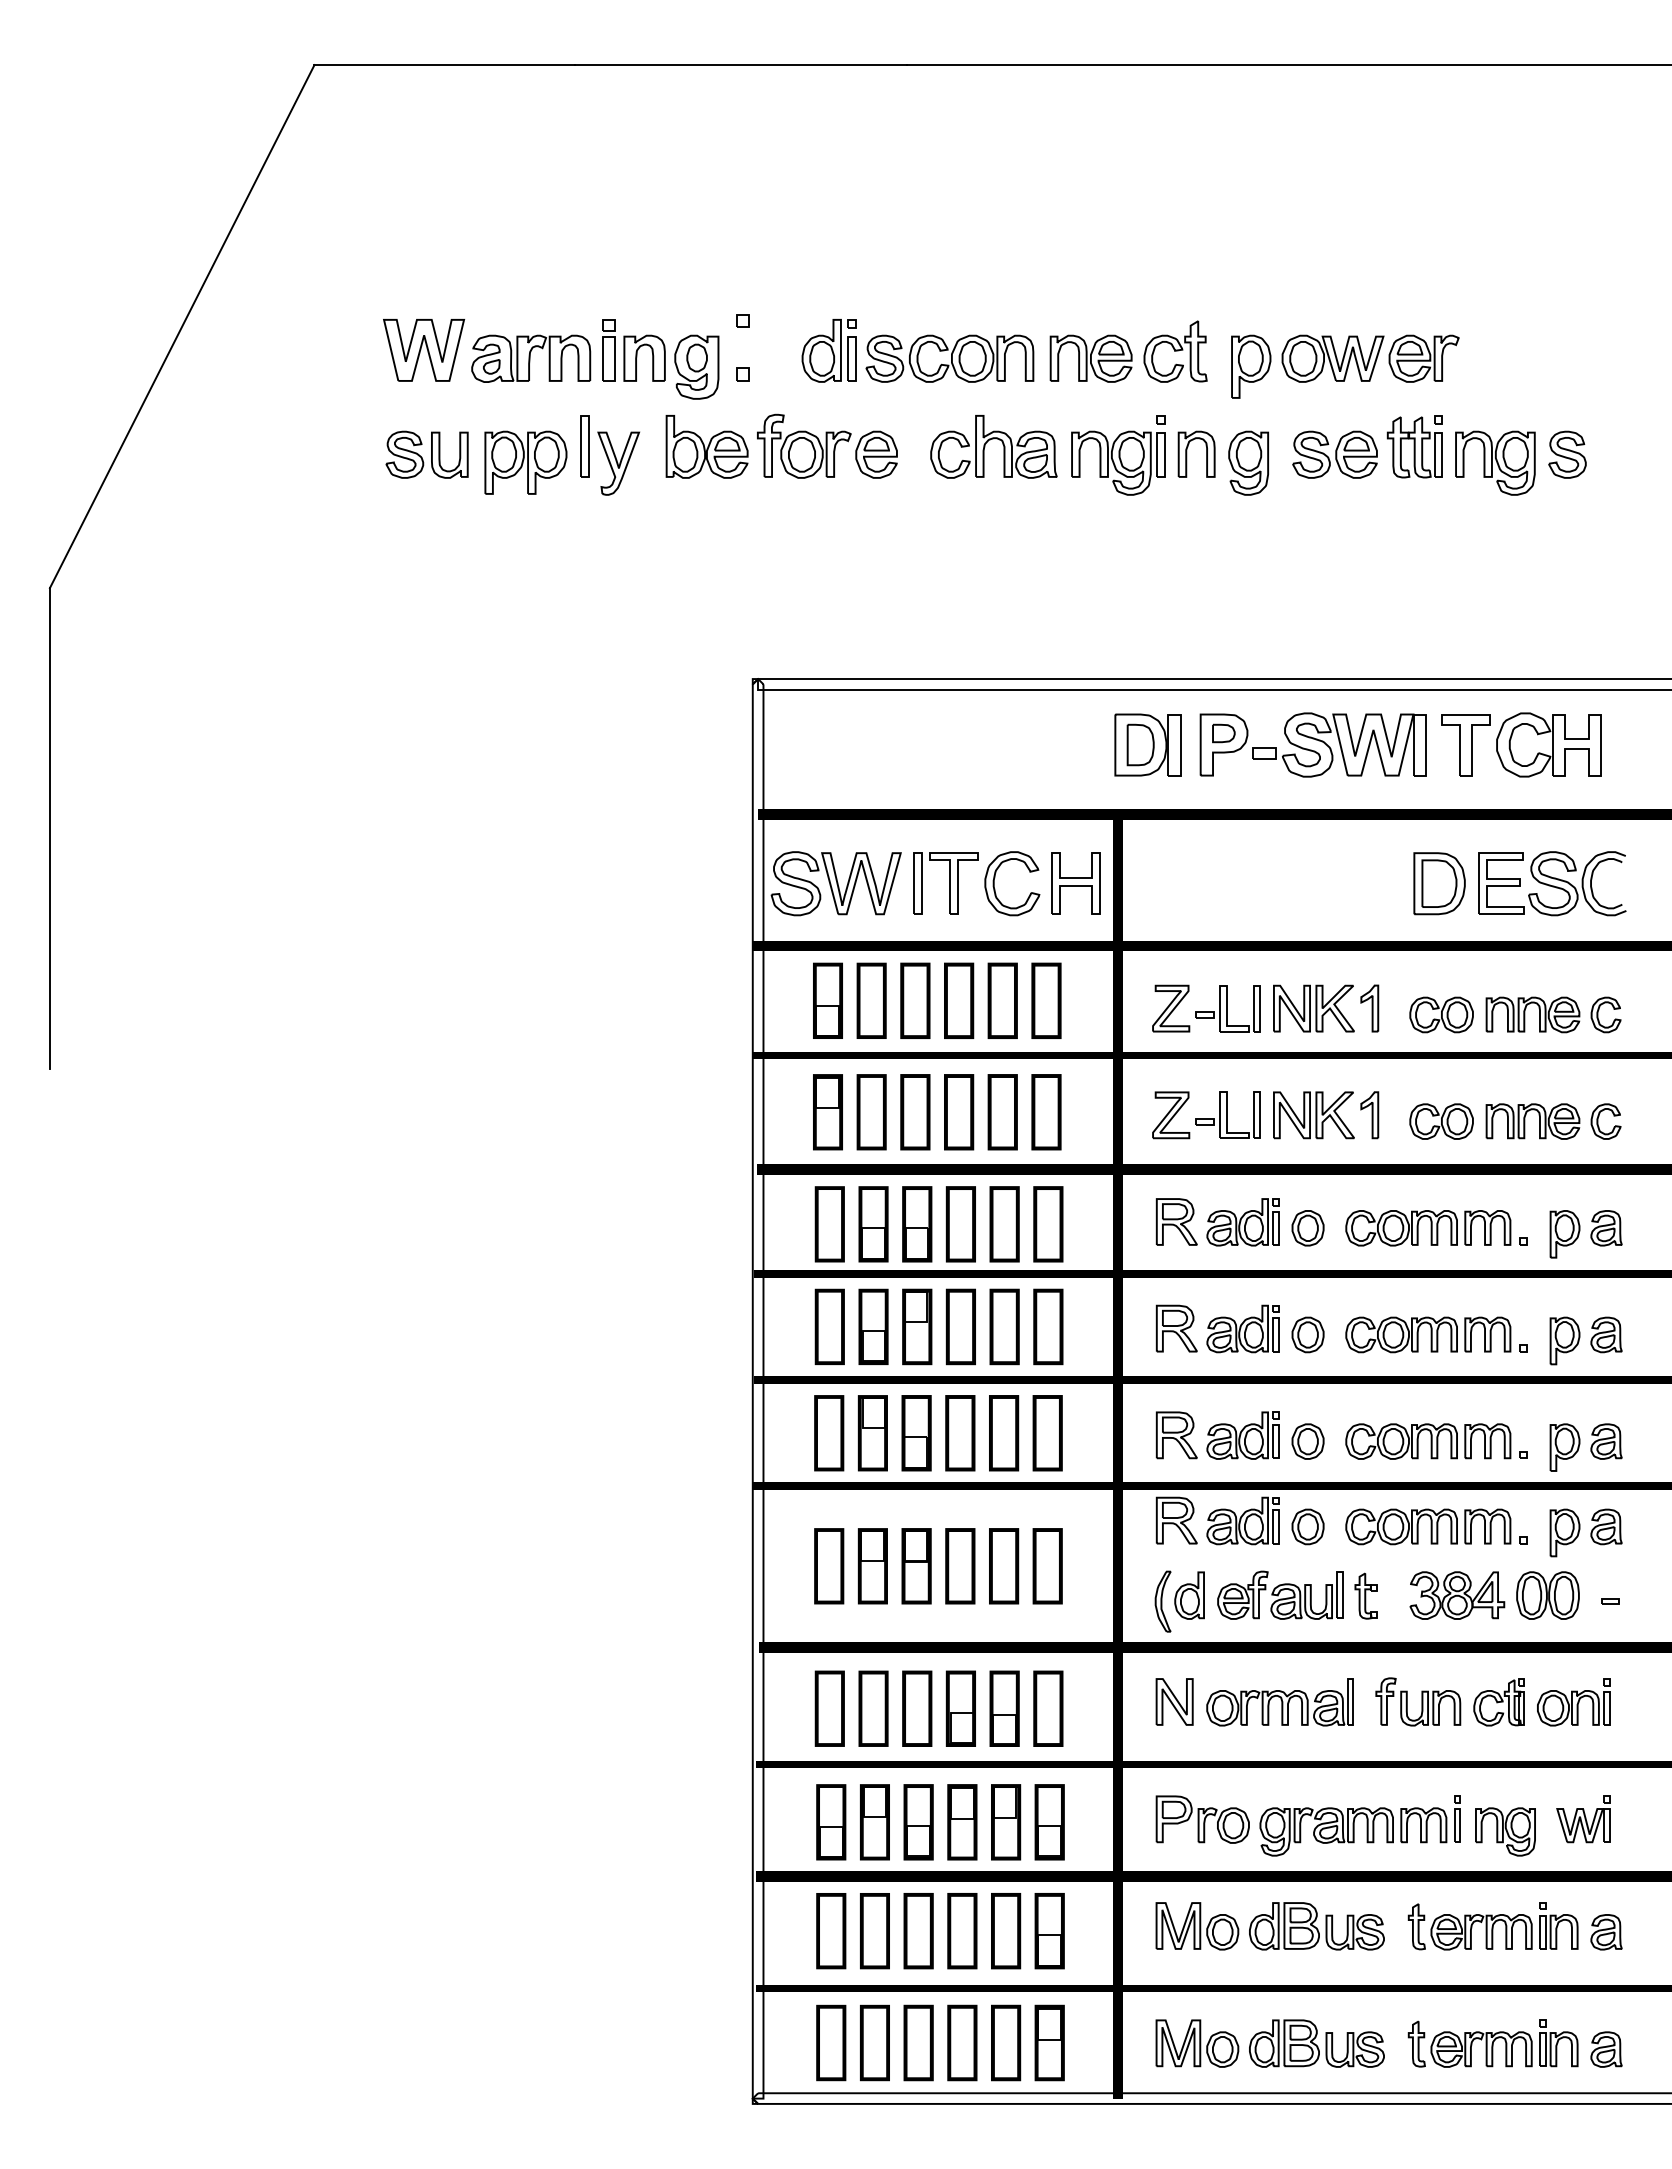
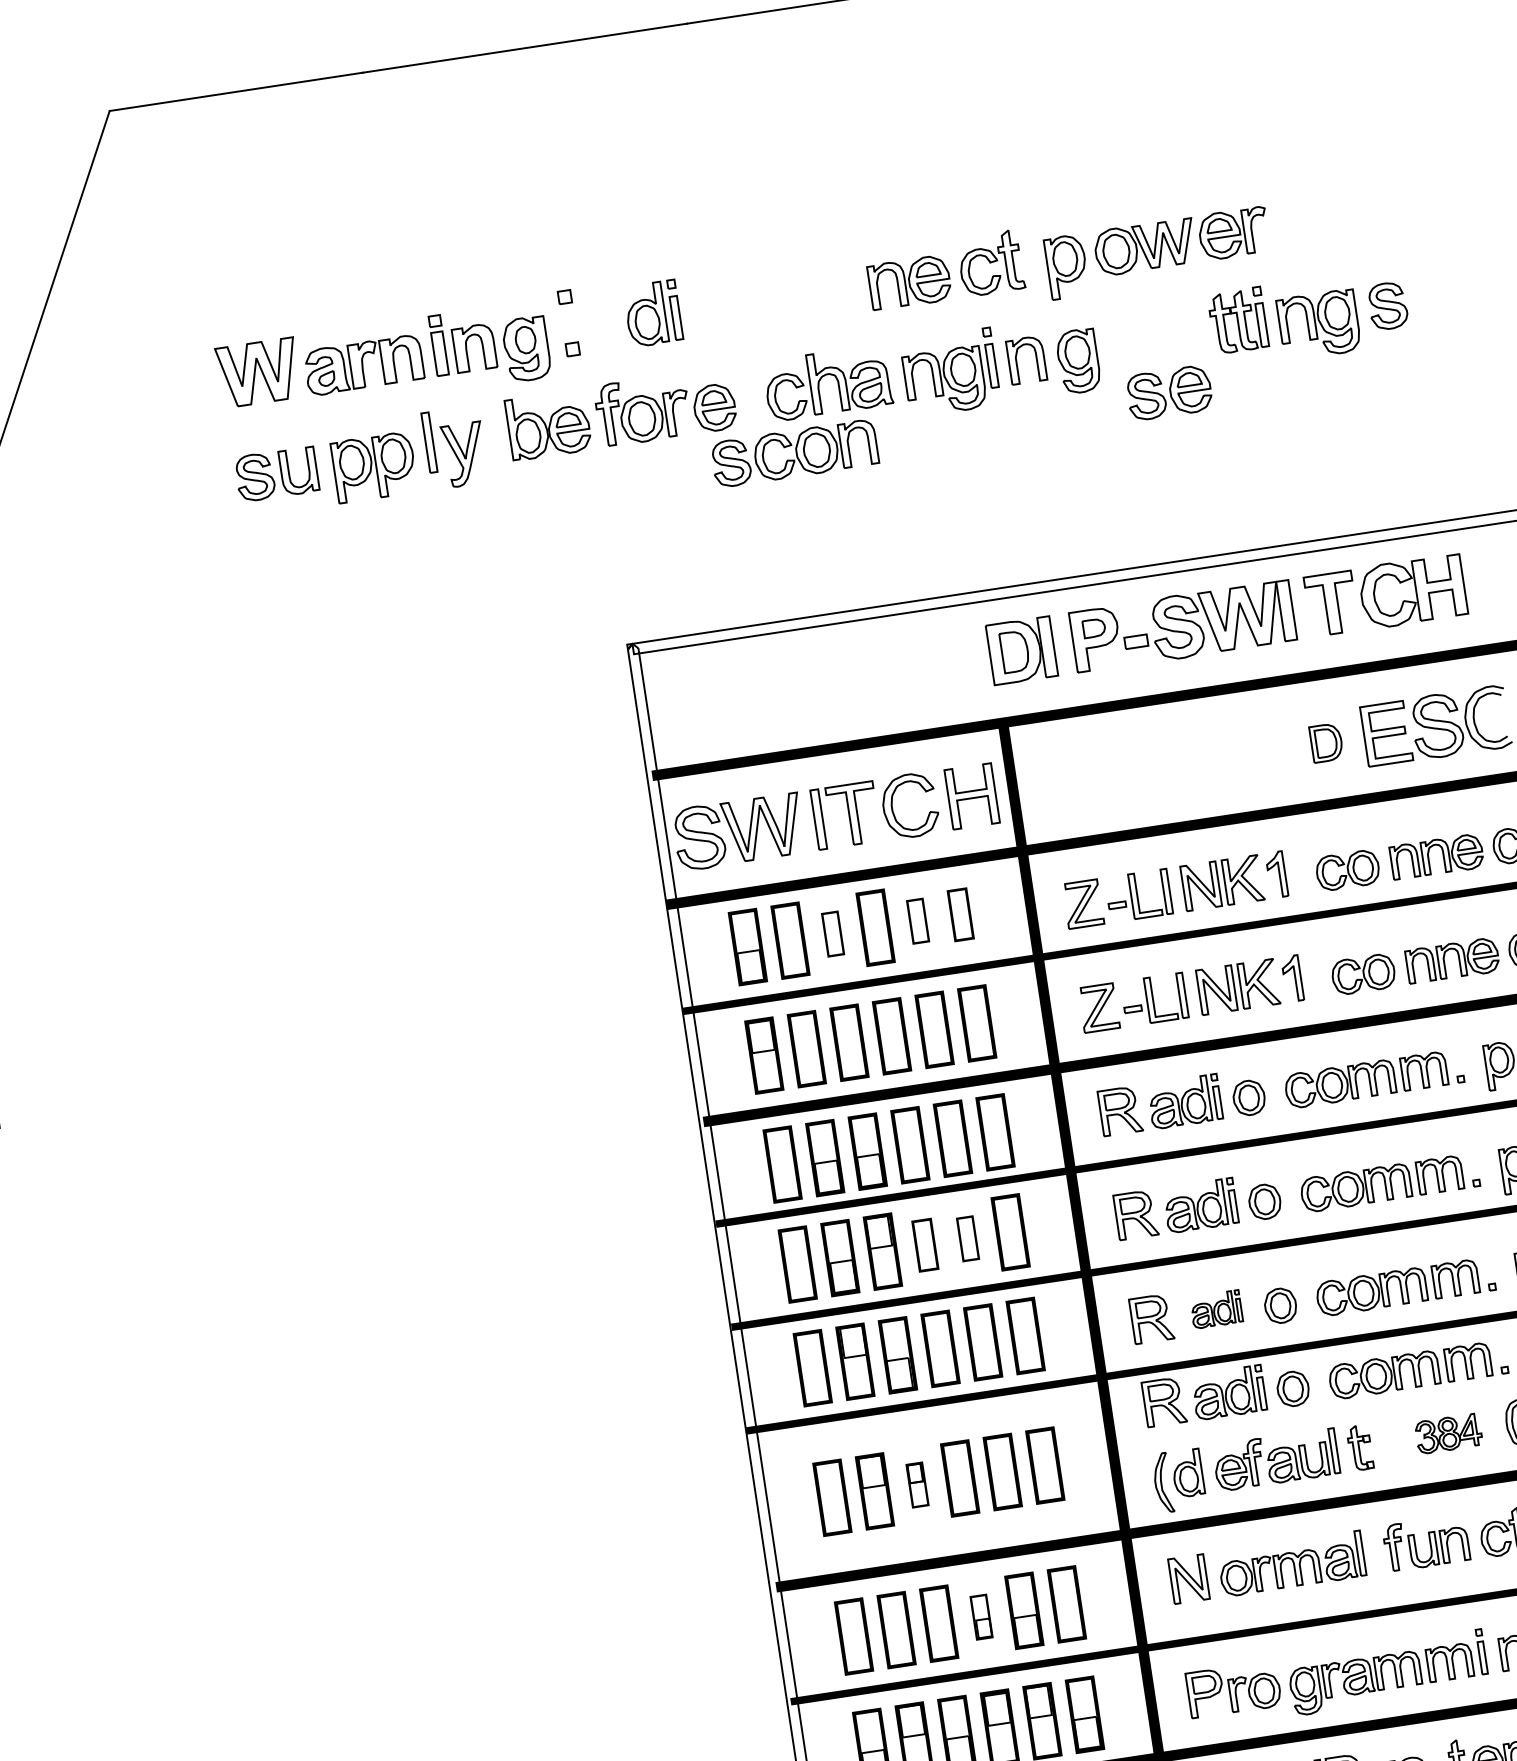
part: (949, 358) -> (794, 453), moved
part: (1334, 454) -> (1168, 392), moved
part: (1439, 883) -> (1326, 742), size x0.6
part: (915, 1000) -> (833, 933), size x0.6
part: (1002, 1000) -> (917, 921), size x0.6
part: (1046, 1000) -> (960, 914), size x0.7
part: (960, 1326) -> (924, 1244), size x0.7
part: (1004, 1326) -> (967, 1238), size x0.6
part: (1242, 1435) -> (1215, 1309), size x0.7
part: (916, 1566) -> (917, 1485), size x0.6
part: (1457, 1595) -> (1448, 1433), size x0.7
part: (960, 1708) -> (981, 1617), size x0.6

